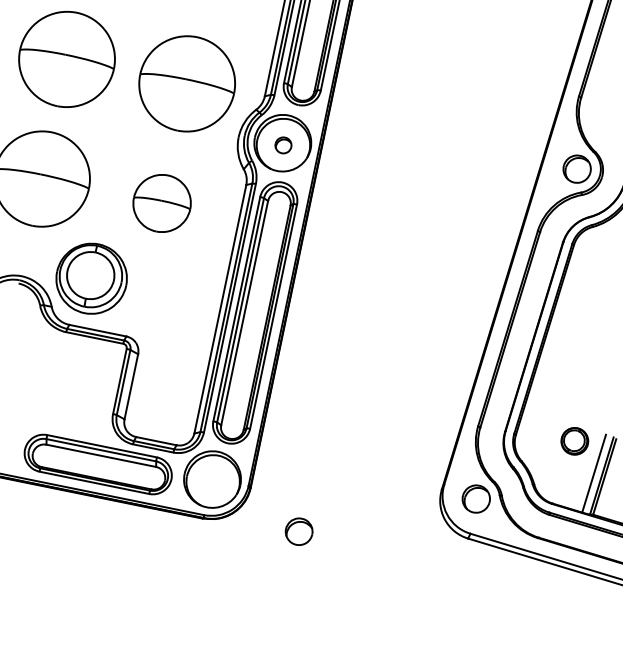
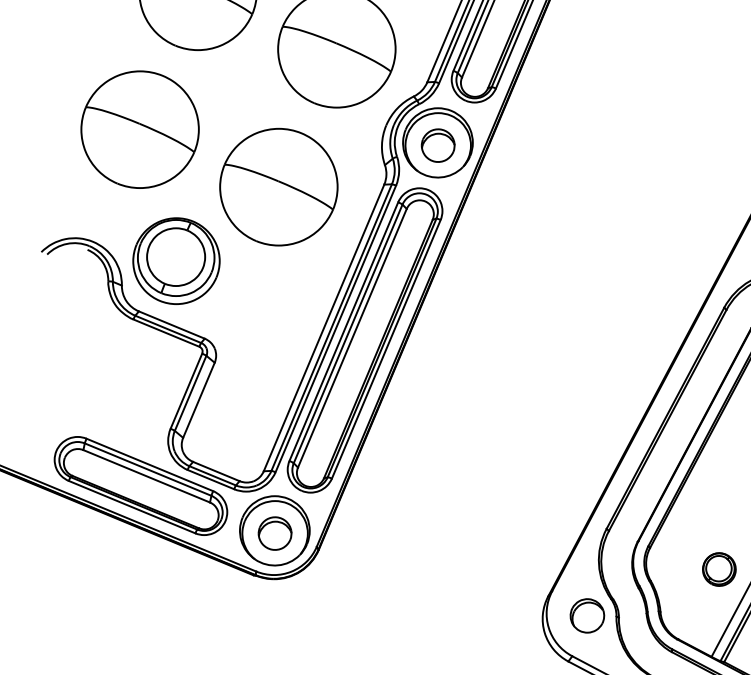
part: (283, 145) -> (438, 145), size x1.67
part: (161, 203) -> (278, 187), size x1.67
part: (298, 531) -> (274, 533), moved

